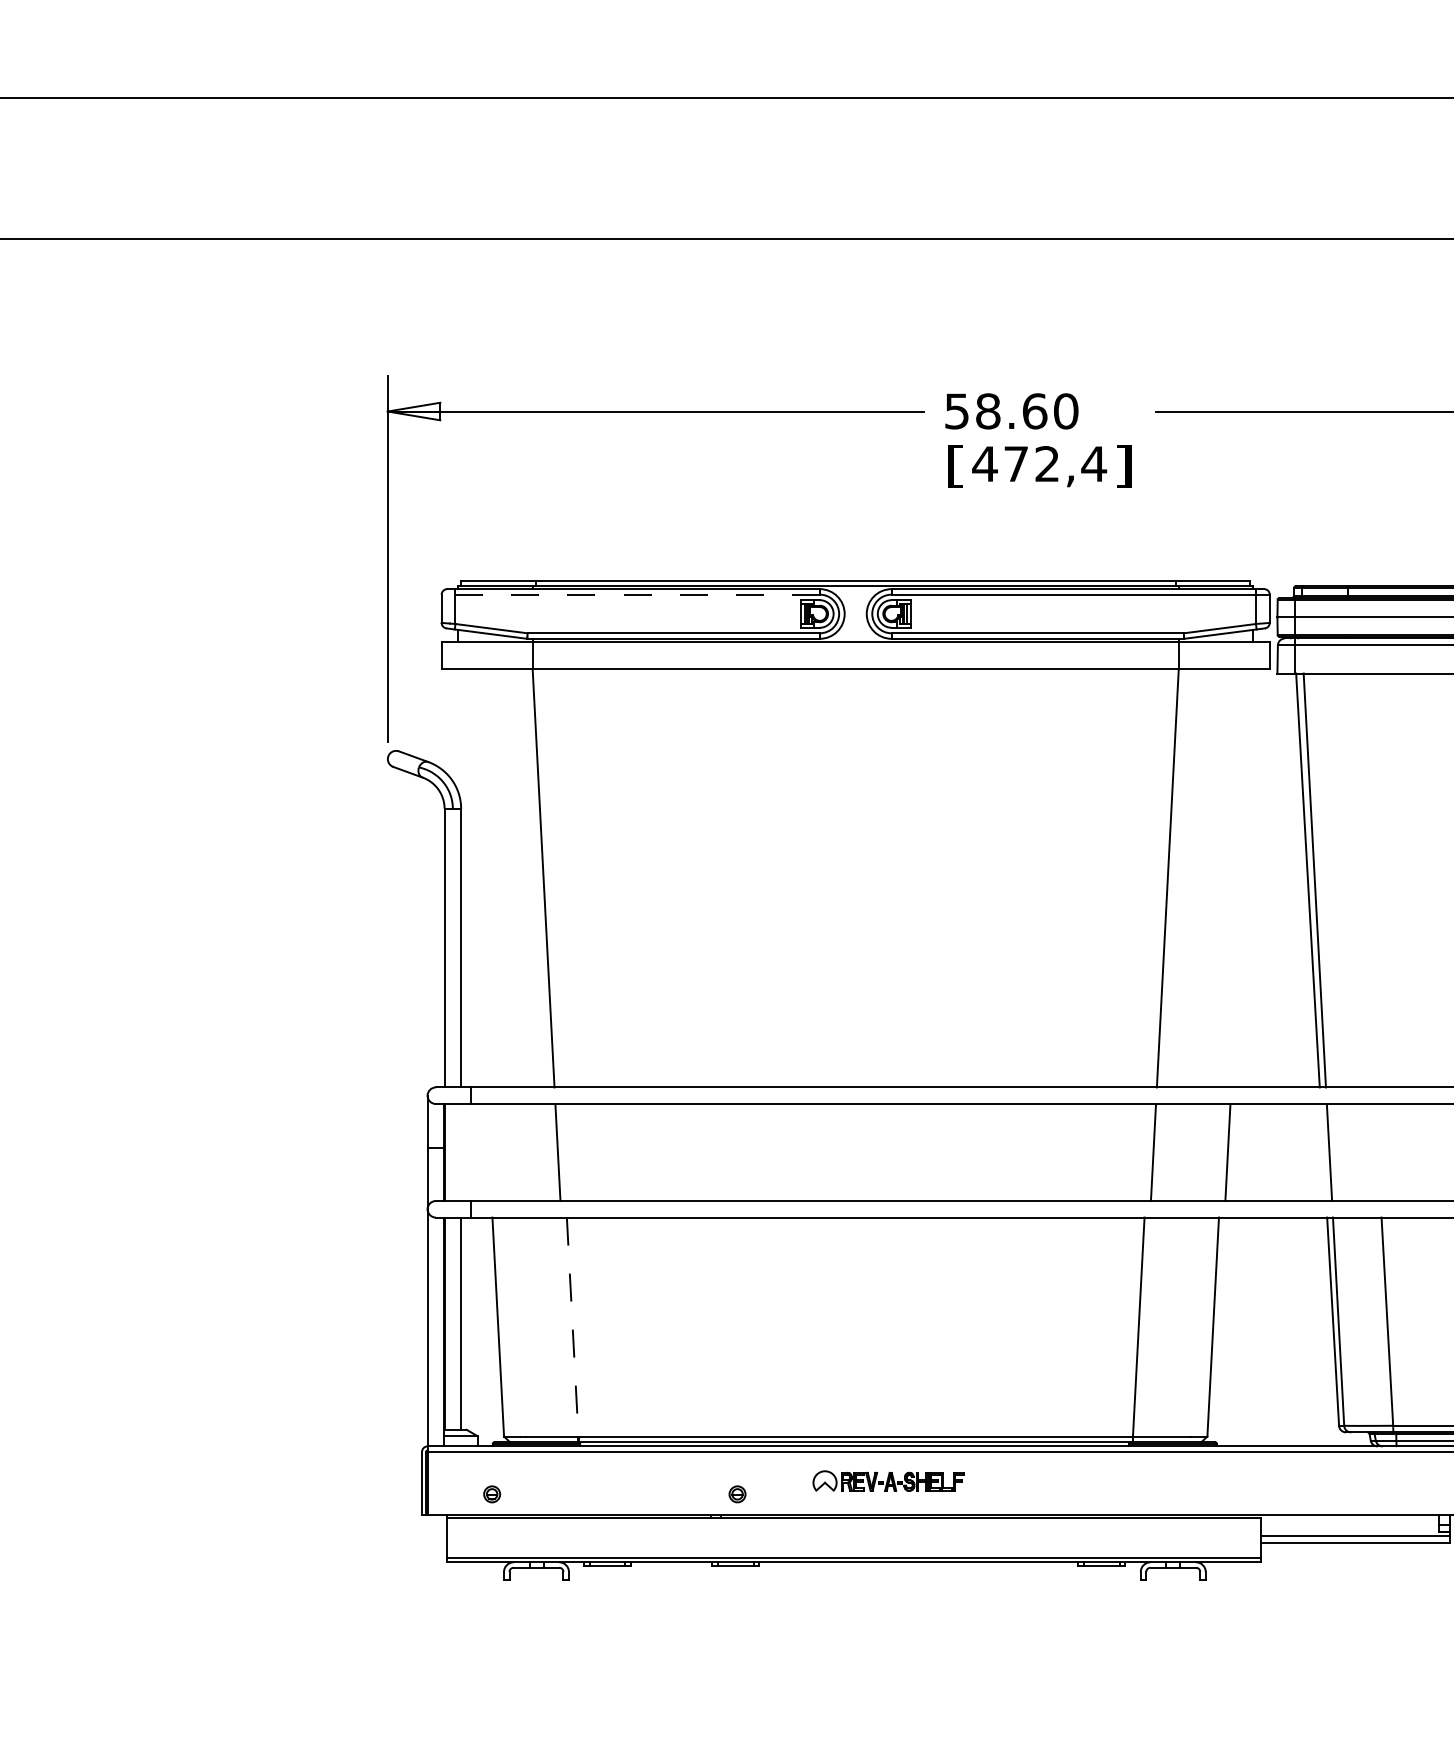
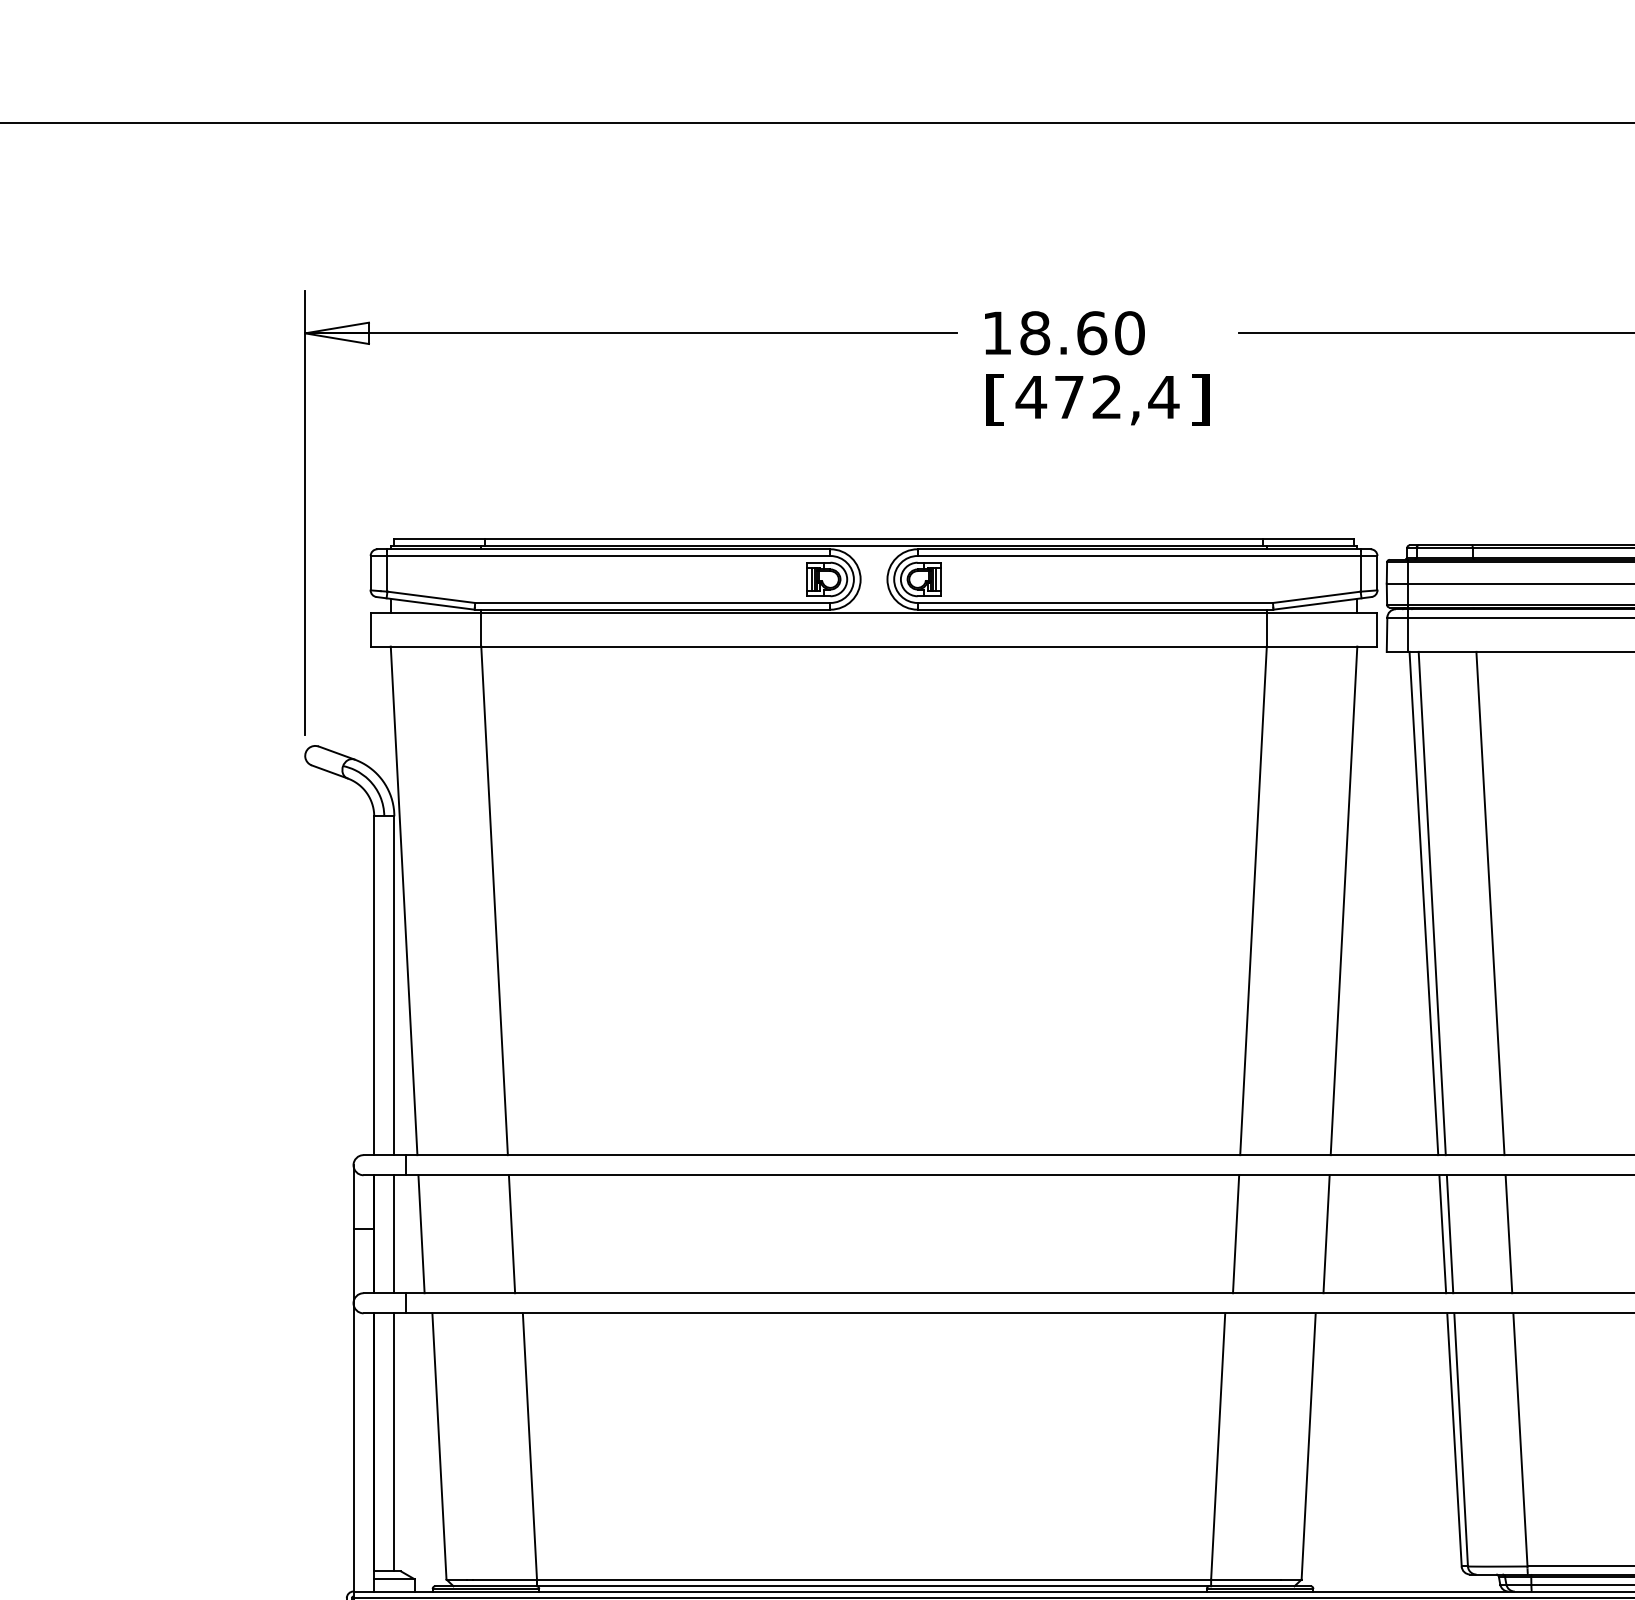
text: (956, 411) -> (996, 333), 58.60 -> 18.60
line: (630, 594) -> (600, 555), dashed -> solid
line: (469, 878) -> (404, 901), added
line: (1242, 878) -> (1344, 901), added
line: (1362, 880) -> (1490, 903), added
line: (461, 1152) -> (394, 1234), added
line: (483, 1152) -> (421, 1234), added
line: (1323, 1152) -> (1442, 1234), added
line: (1377, 1152) -> (1508, 1234), added
line: (572, 1327) -> (529, 1446), dashed -> solid

